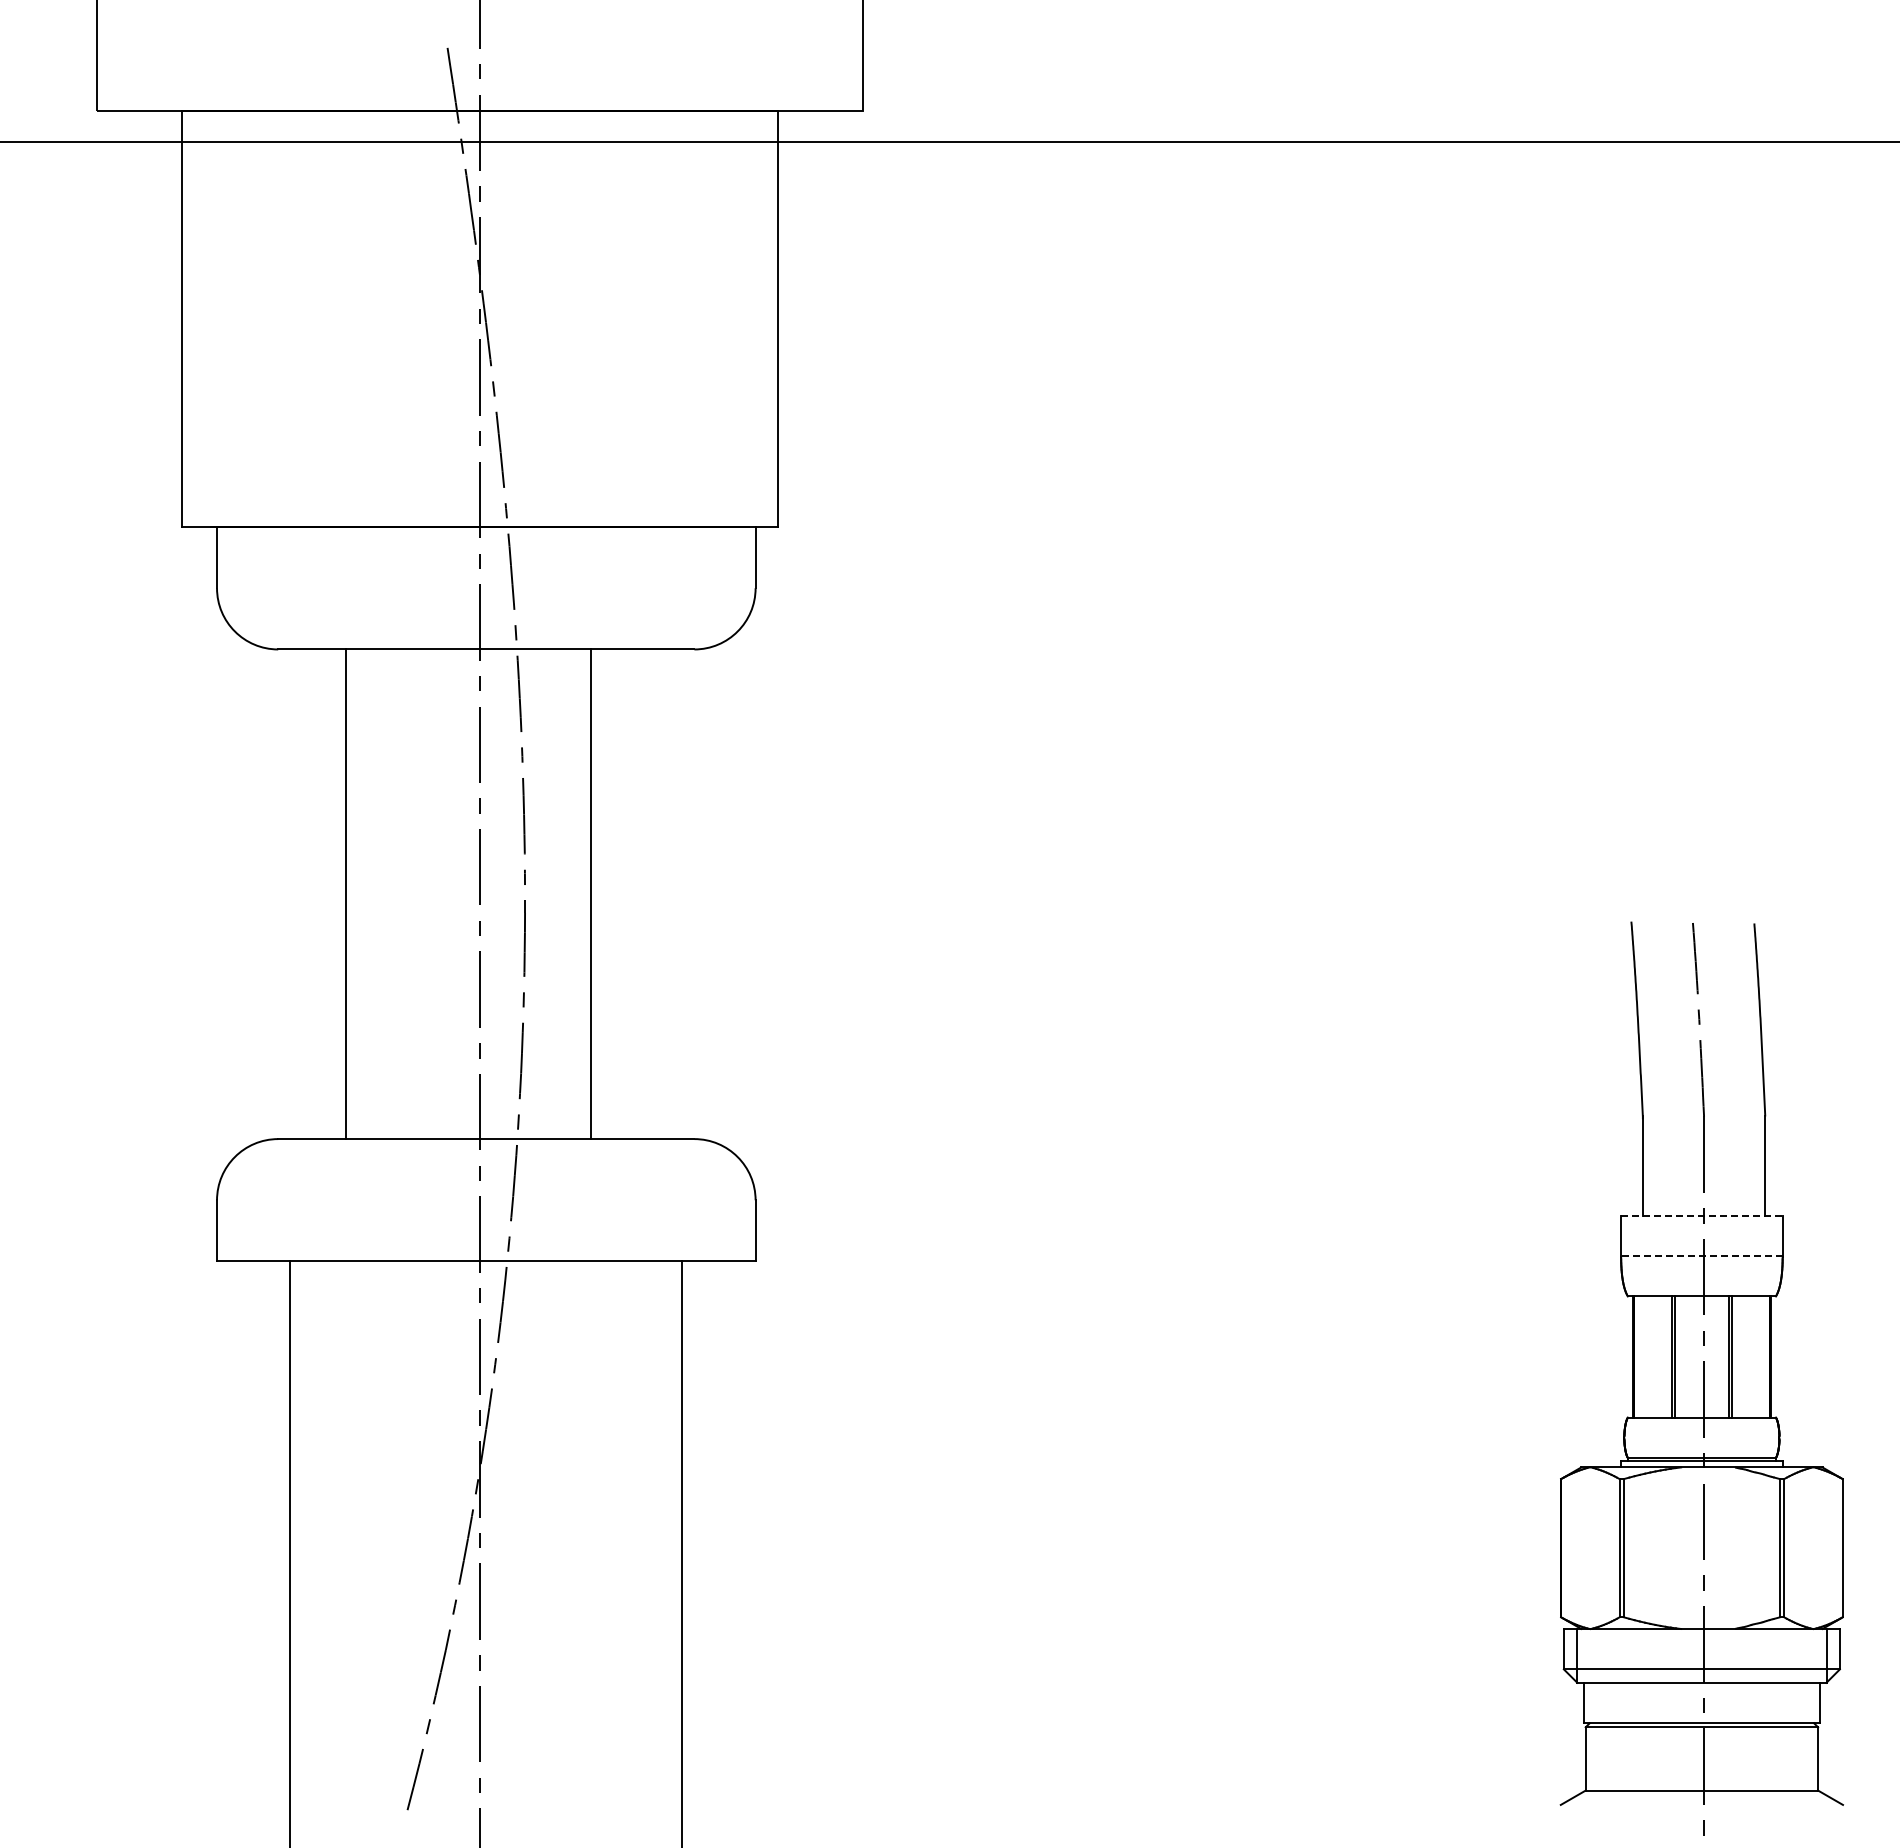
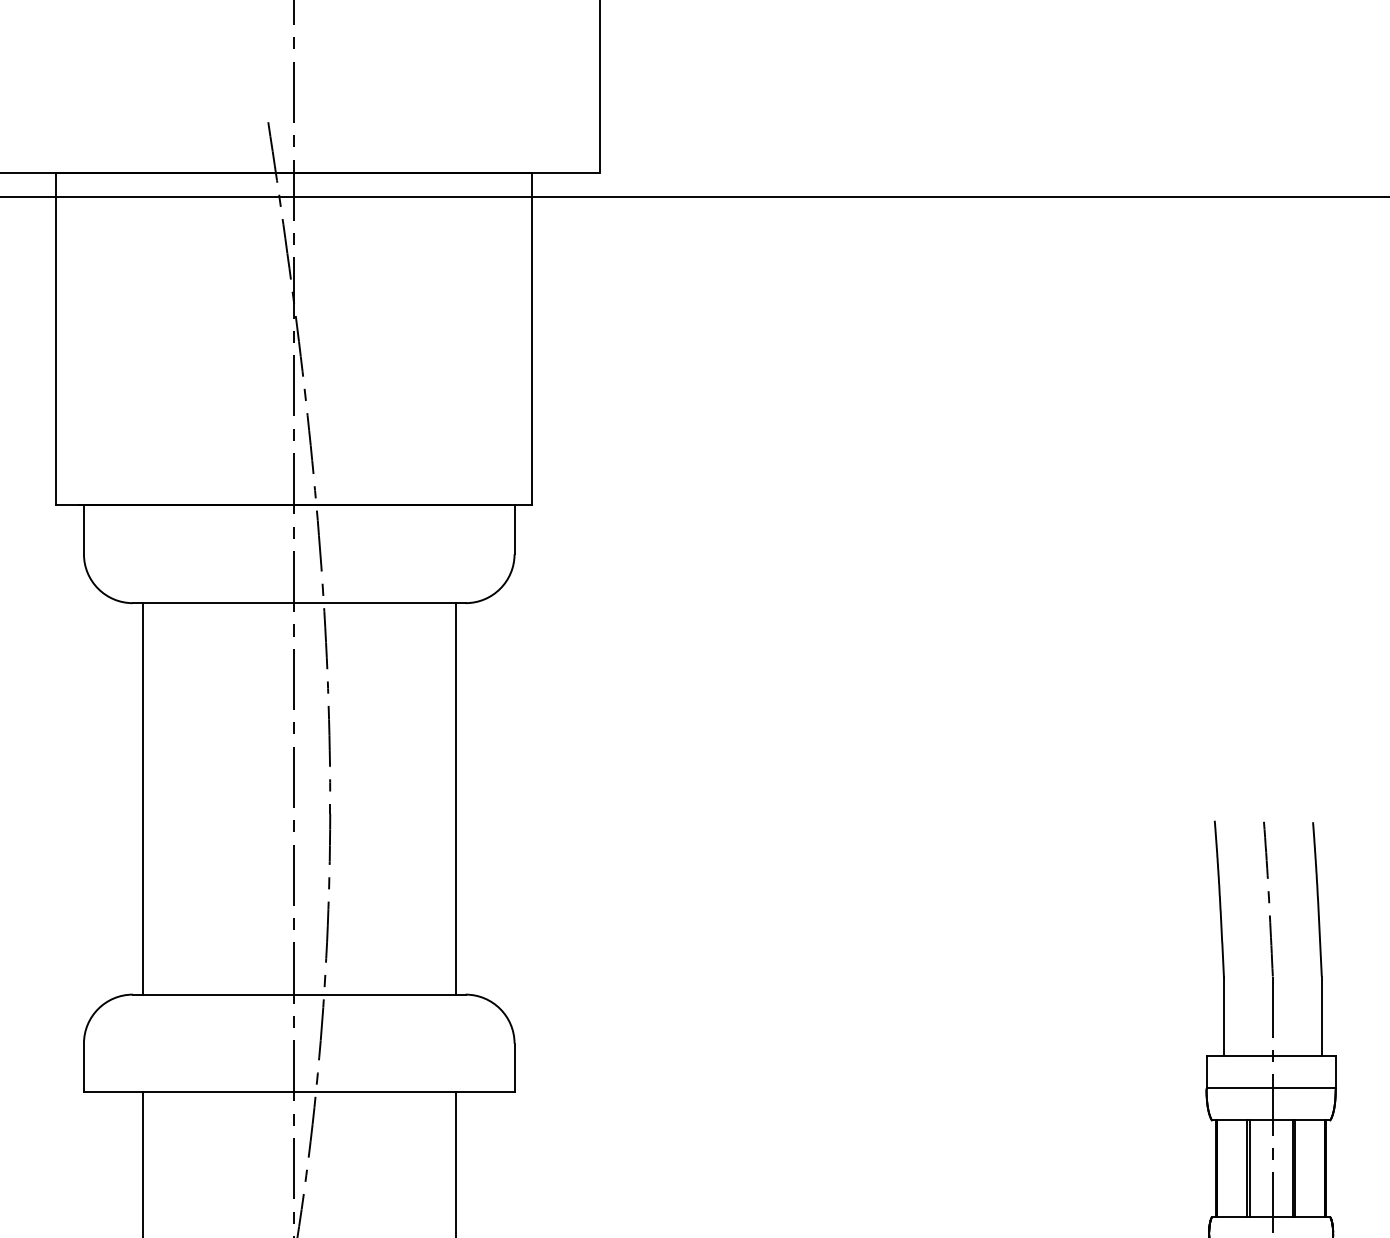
line: (346, 894) -> (142, 799), moved
line: (591, 894) -> (456, 799), moved
line: (1701, 1215) -> (1270, 1055), dashed -> solid
line: (1701, 1256) -> (1270, 1088), dashed -> solid

